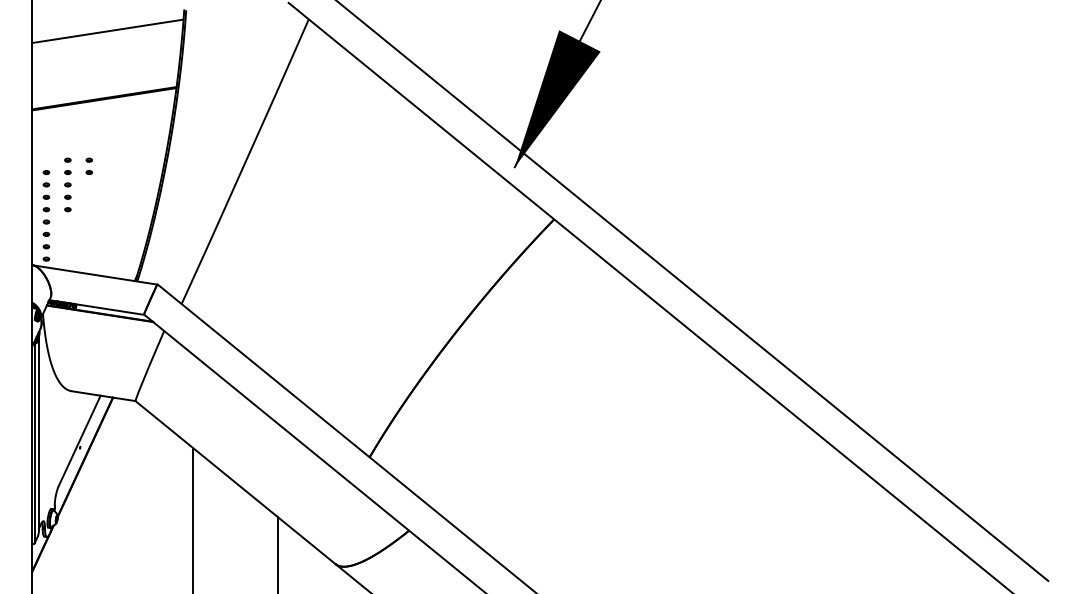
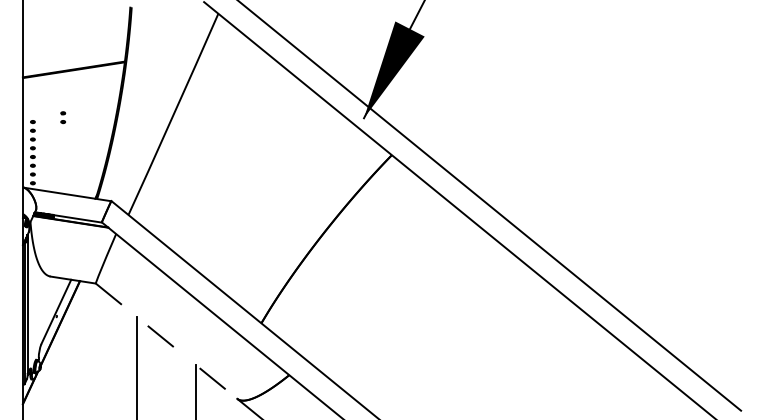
line: (106, 30) -> (75, 21), removed
part: (67, 184) -> (47, 130), removed
line: (235, 483) -> (166, 341), solid -> dashed

